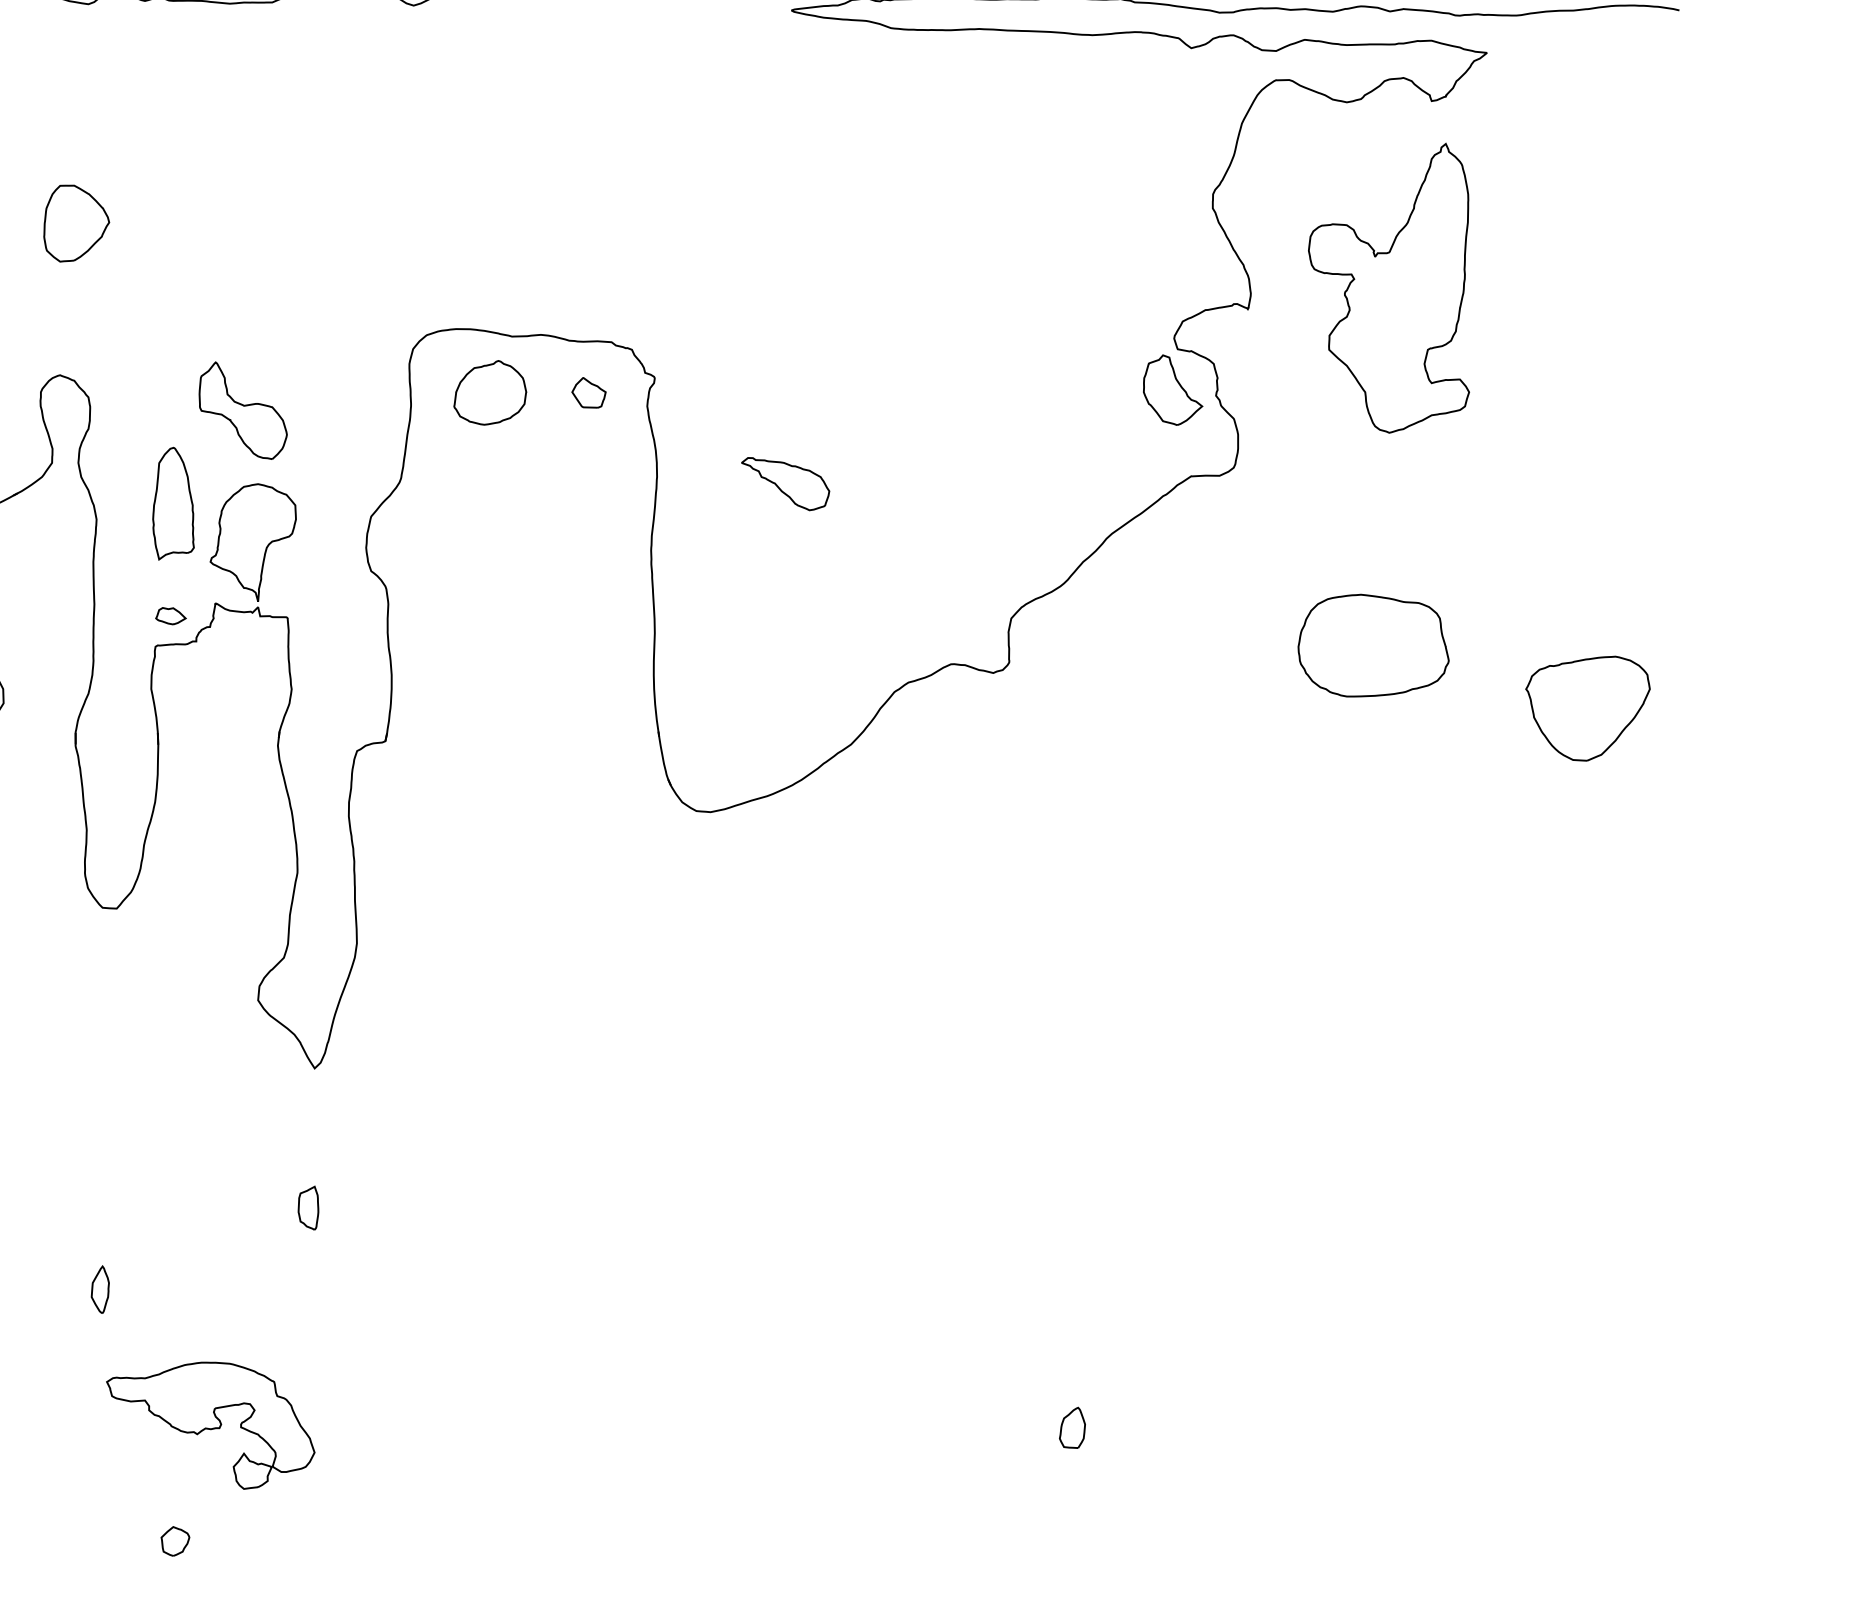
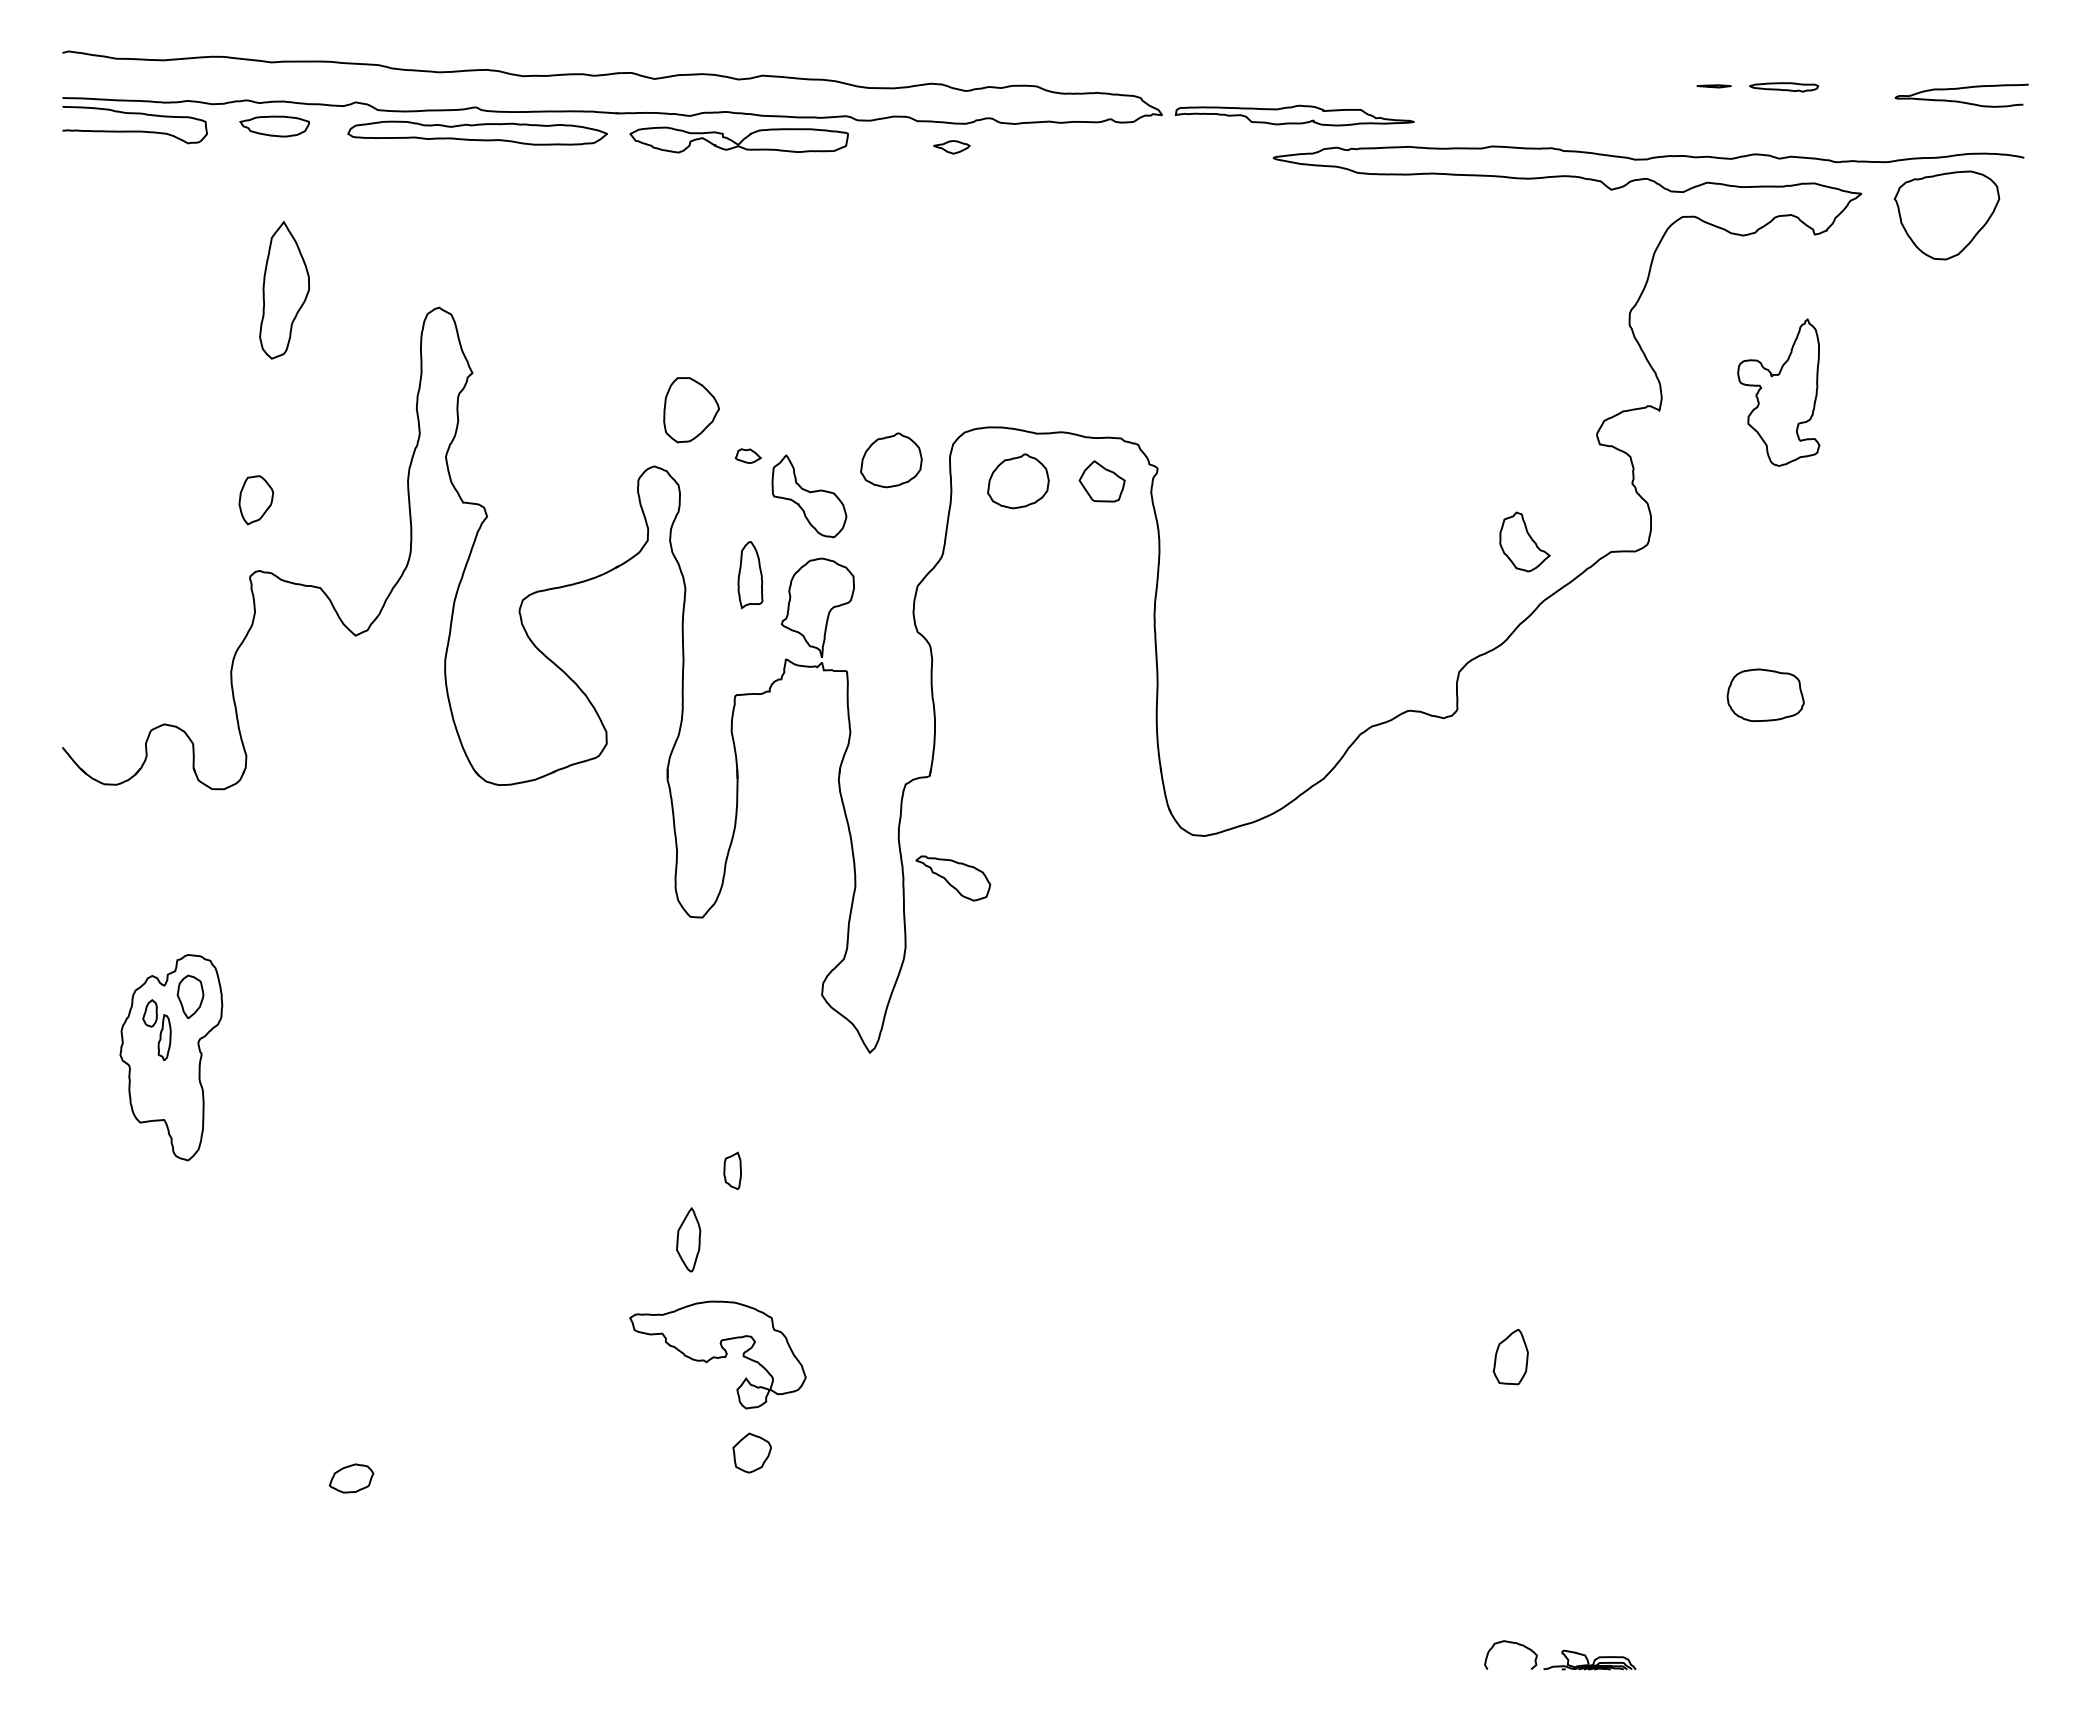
part: (76, 224) -> (691, 410), moved
part: (1388, 287) -> (1778, 392), size x0.6
part: (340, 368) -> (891, 460), added
part: (1172, 389) -> (1524, 541), moved
part: (588, 391) -> (1101, 480), size x1.6
part: (785, 484) -> (953, 878), moved
part: (173, 503) -> (750, 574), size x0.7
part: (169, 615) -> (747, 455), moved
part: (1373, 646) -> (1765, 695), size x0.6
part: (1587, 708) -> (1946, 215), moved
part: (308, 1207) -> (732, 1170), moved
part: (100, 1289) -> (688, 1239), size x1.6
part: (210, 1425) -> (717, 1354), moved
part: (1072, 1427) -> (1510, 1356), size x1.6
part: (174, 1541) -> (751, 1452), size x1.6

